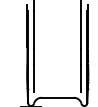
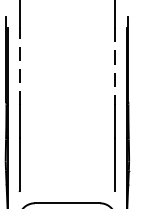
line: (34, 29) -> (20, 65), solid -> dashed
line: (81, 30) -> (115, 67), solid -> dashed

